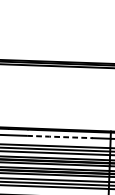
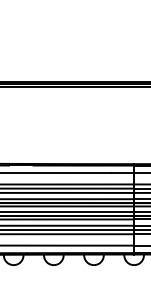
line: (60, 137) -> (72, 173), dashed -> solid

